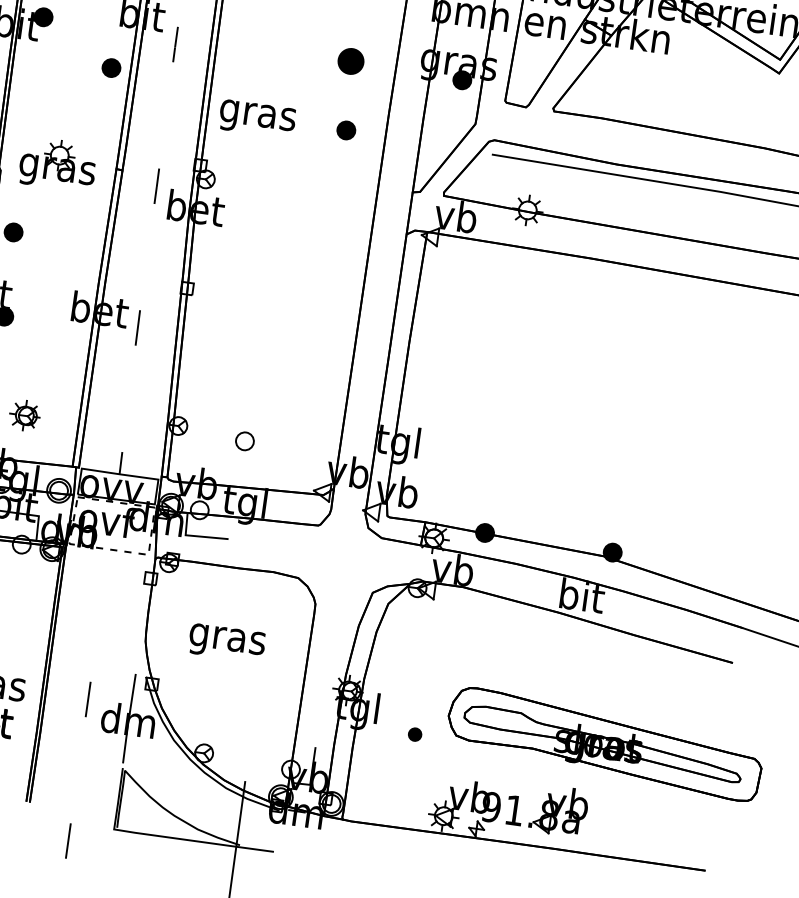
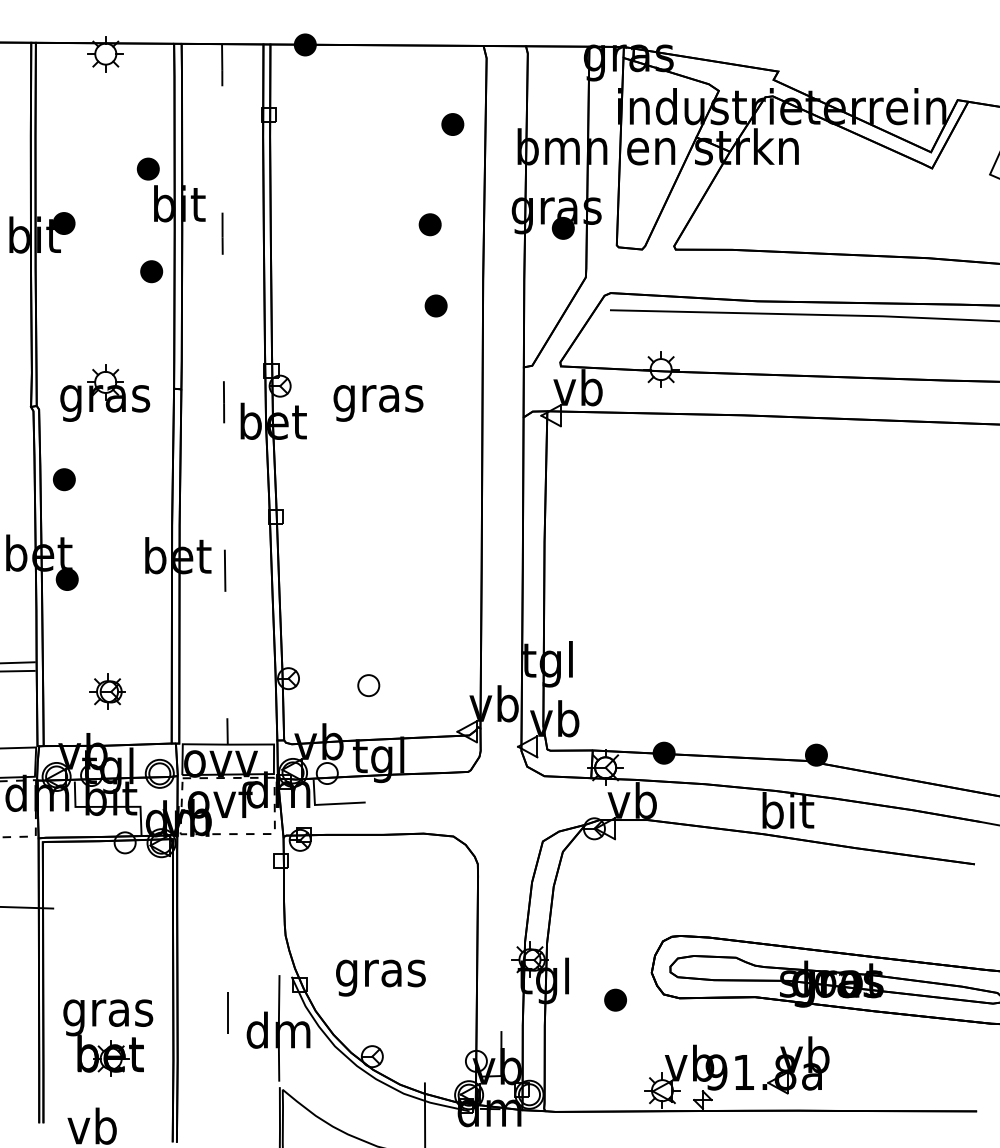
part: (350, 61) -> (429, 224), size x0.71
text: (257, 119) -> (378, 403), moved
text: (226, 642) -> (380, 977), moved
part: (415, 734) -> (615, 999), size x1.43

